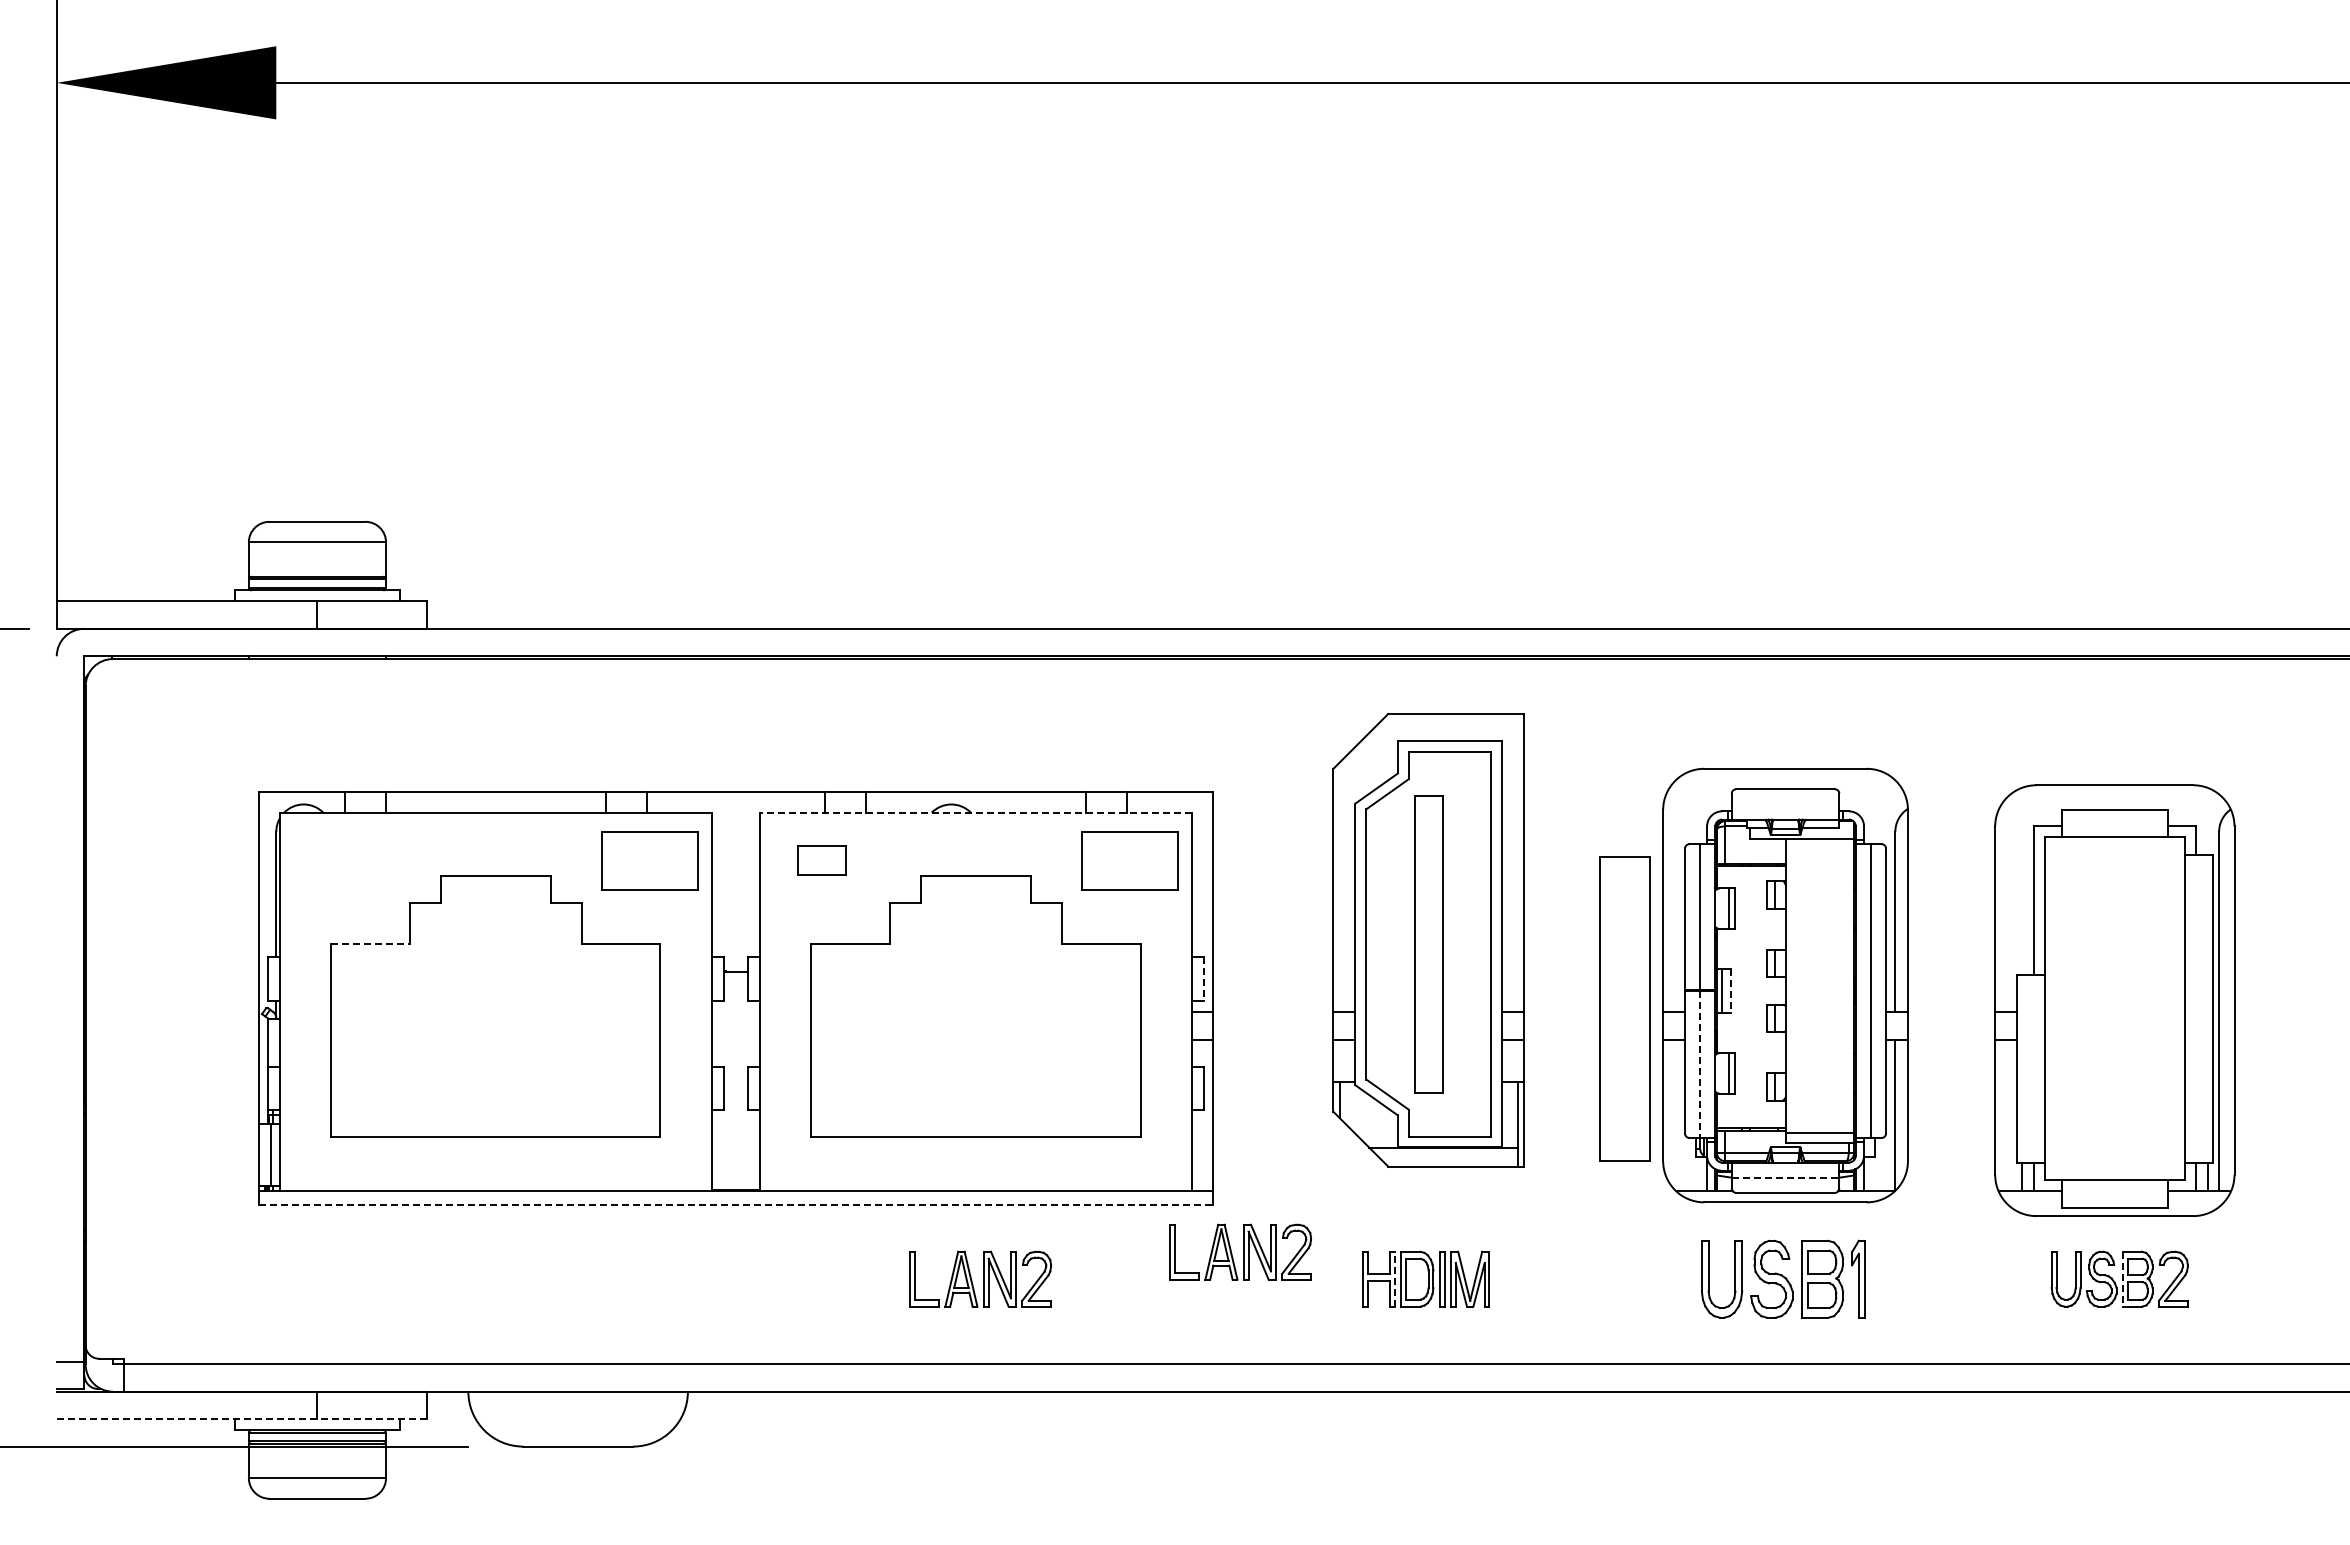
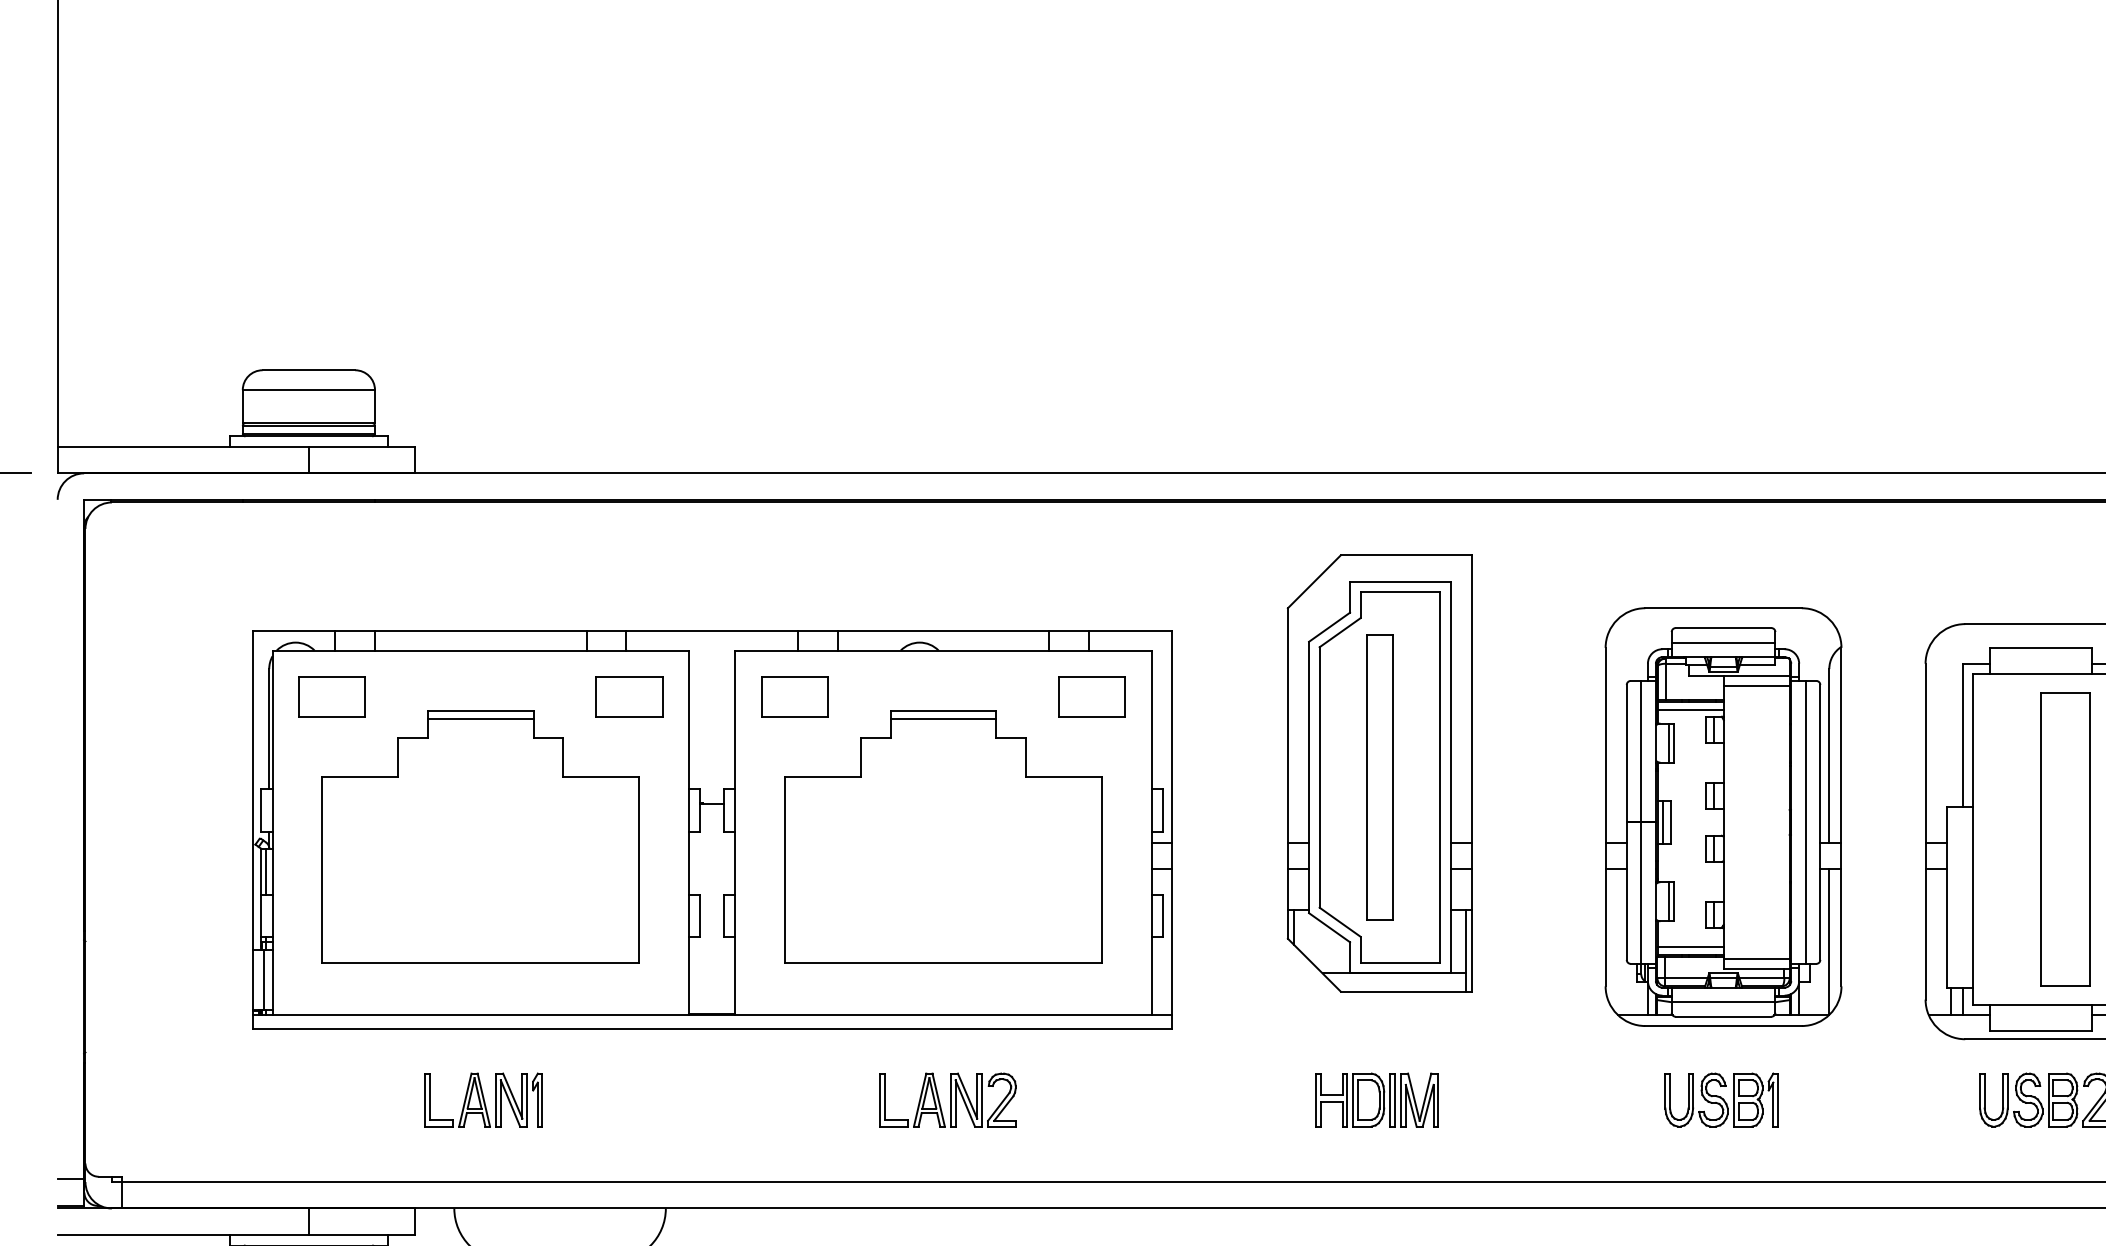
line: (1785, 804) -> (1723, 642), added
line: (975, 812) -> (942, 650), dashed -> solid
line: (1819, 849) -> (1756, 686), added
part: (341, 860) -> (332, 696), added
part: (649, 860) -> (628, 696), size x0.71
part: (821, 860) -> (794, 696), size x1.43
part: (1130, 860) -> (1092, 696), size x0.71
line: (1751, 874) -> (1690, 710), added
line: (495, 884) -> (480, 719), added
line: (975, 884) -> (942, 719), added
line: (371, 944) -> (360, 777), dashed -> solid
line: (1203, 978) -> (1162, 810), dashed -> solid
line: (1730, 991) -> (1670, 822), dashed -> solid
part: (1624, 1008) -> (2064, 839), moved
line: (272, 1042) -> (265, 871), added
line: (1700, 1064) -> (1641, 893), dashed -> solid
line: (1751, 1120) -> (1690, 947), added
line: (1785, 1177) -> (1723, 1002), dashed -> solid
line: (735, 1205) -> (711, 1029), dashed -> solid
part: (1240, 1251) -> (1198, 1073), removed
part: (498, 1278) -> (483, 1099), added
line: (1394, 1278) -> (1346, 1099), dashed -> solid
part: (1783, 1278) -> (1721, 1099), size x0.71
line: (2122, 1279) -> (2048, 1100), dashed -> solid
line: (242, 1419) -> (236, 1235), dashed -> solid

